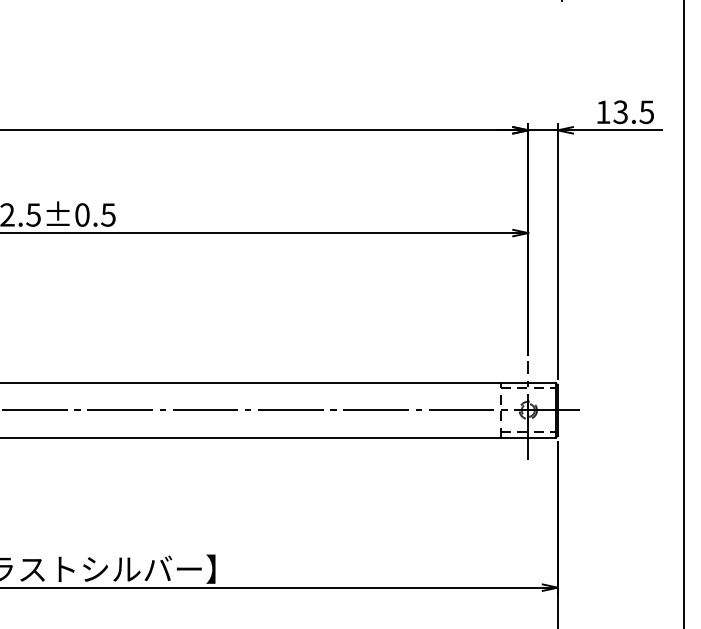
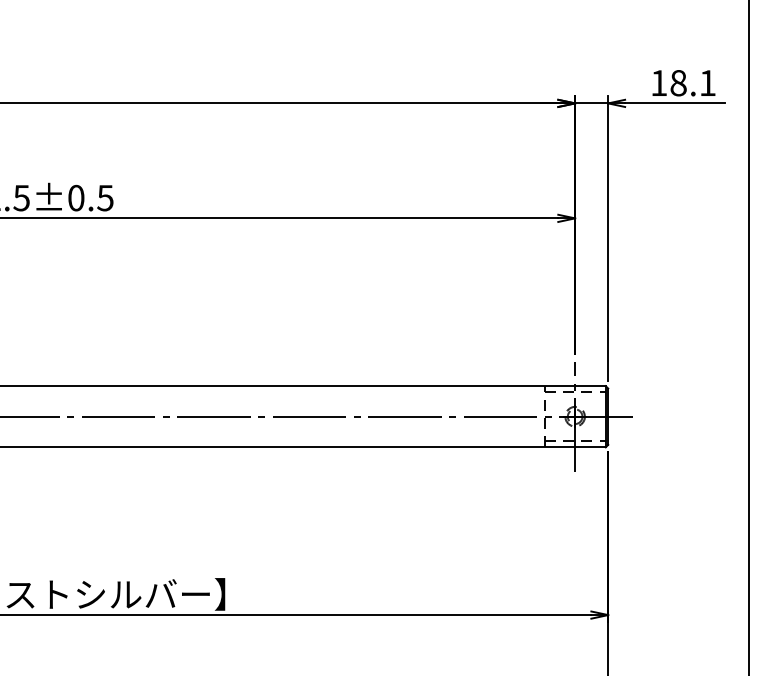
text: (633, 112) -> (692, 83), 13.5 -> 18.1

